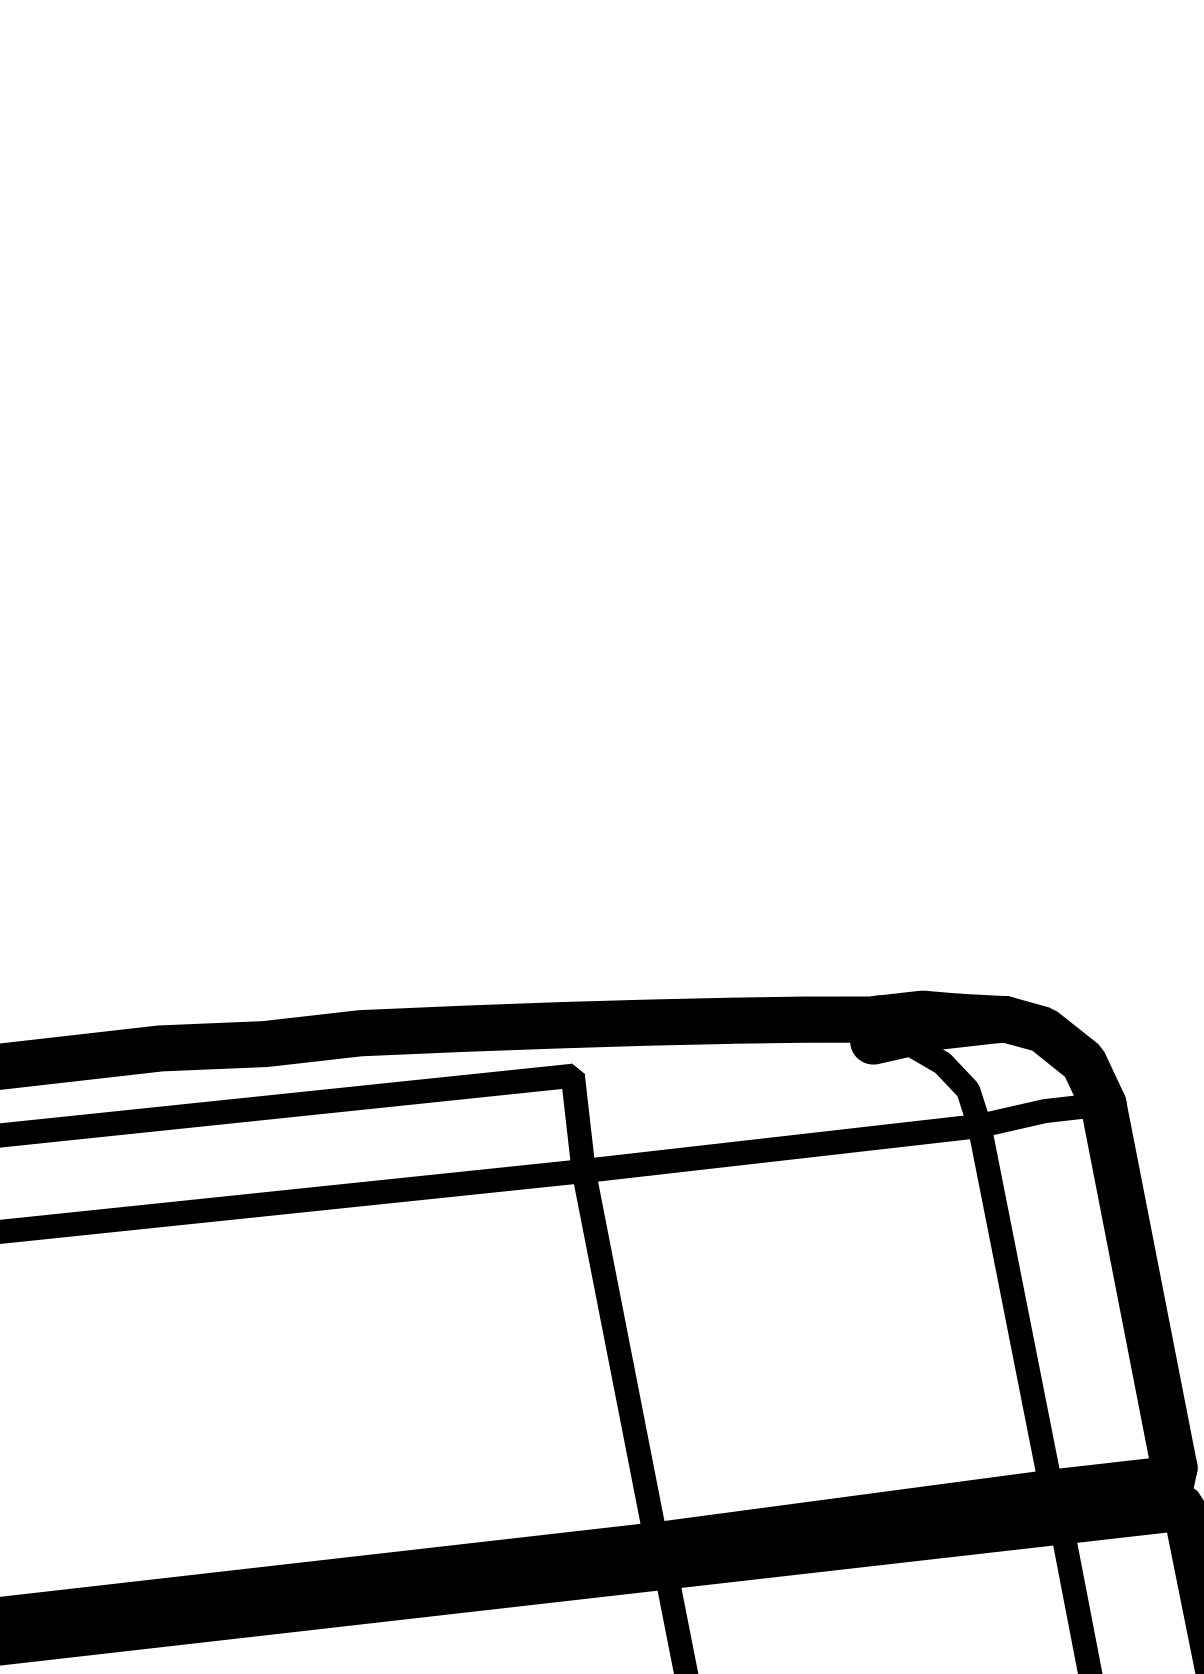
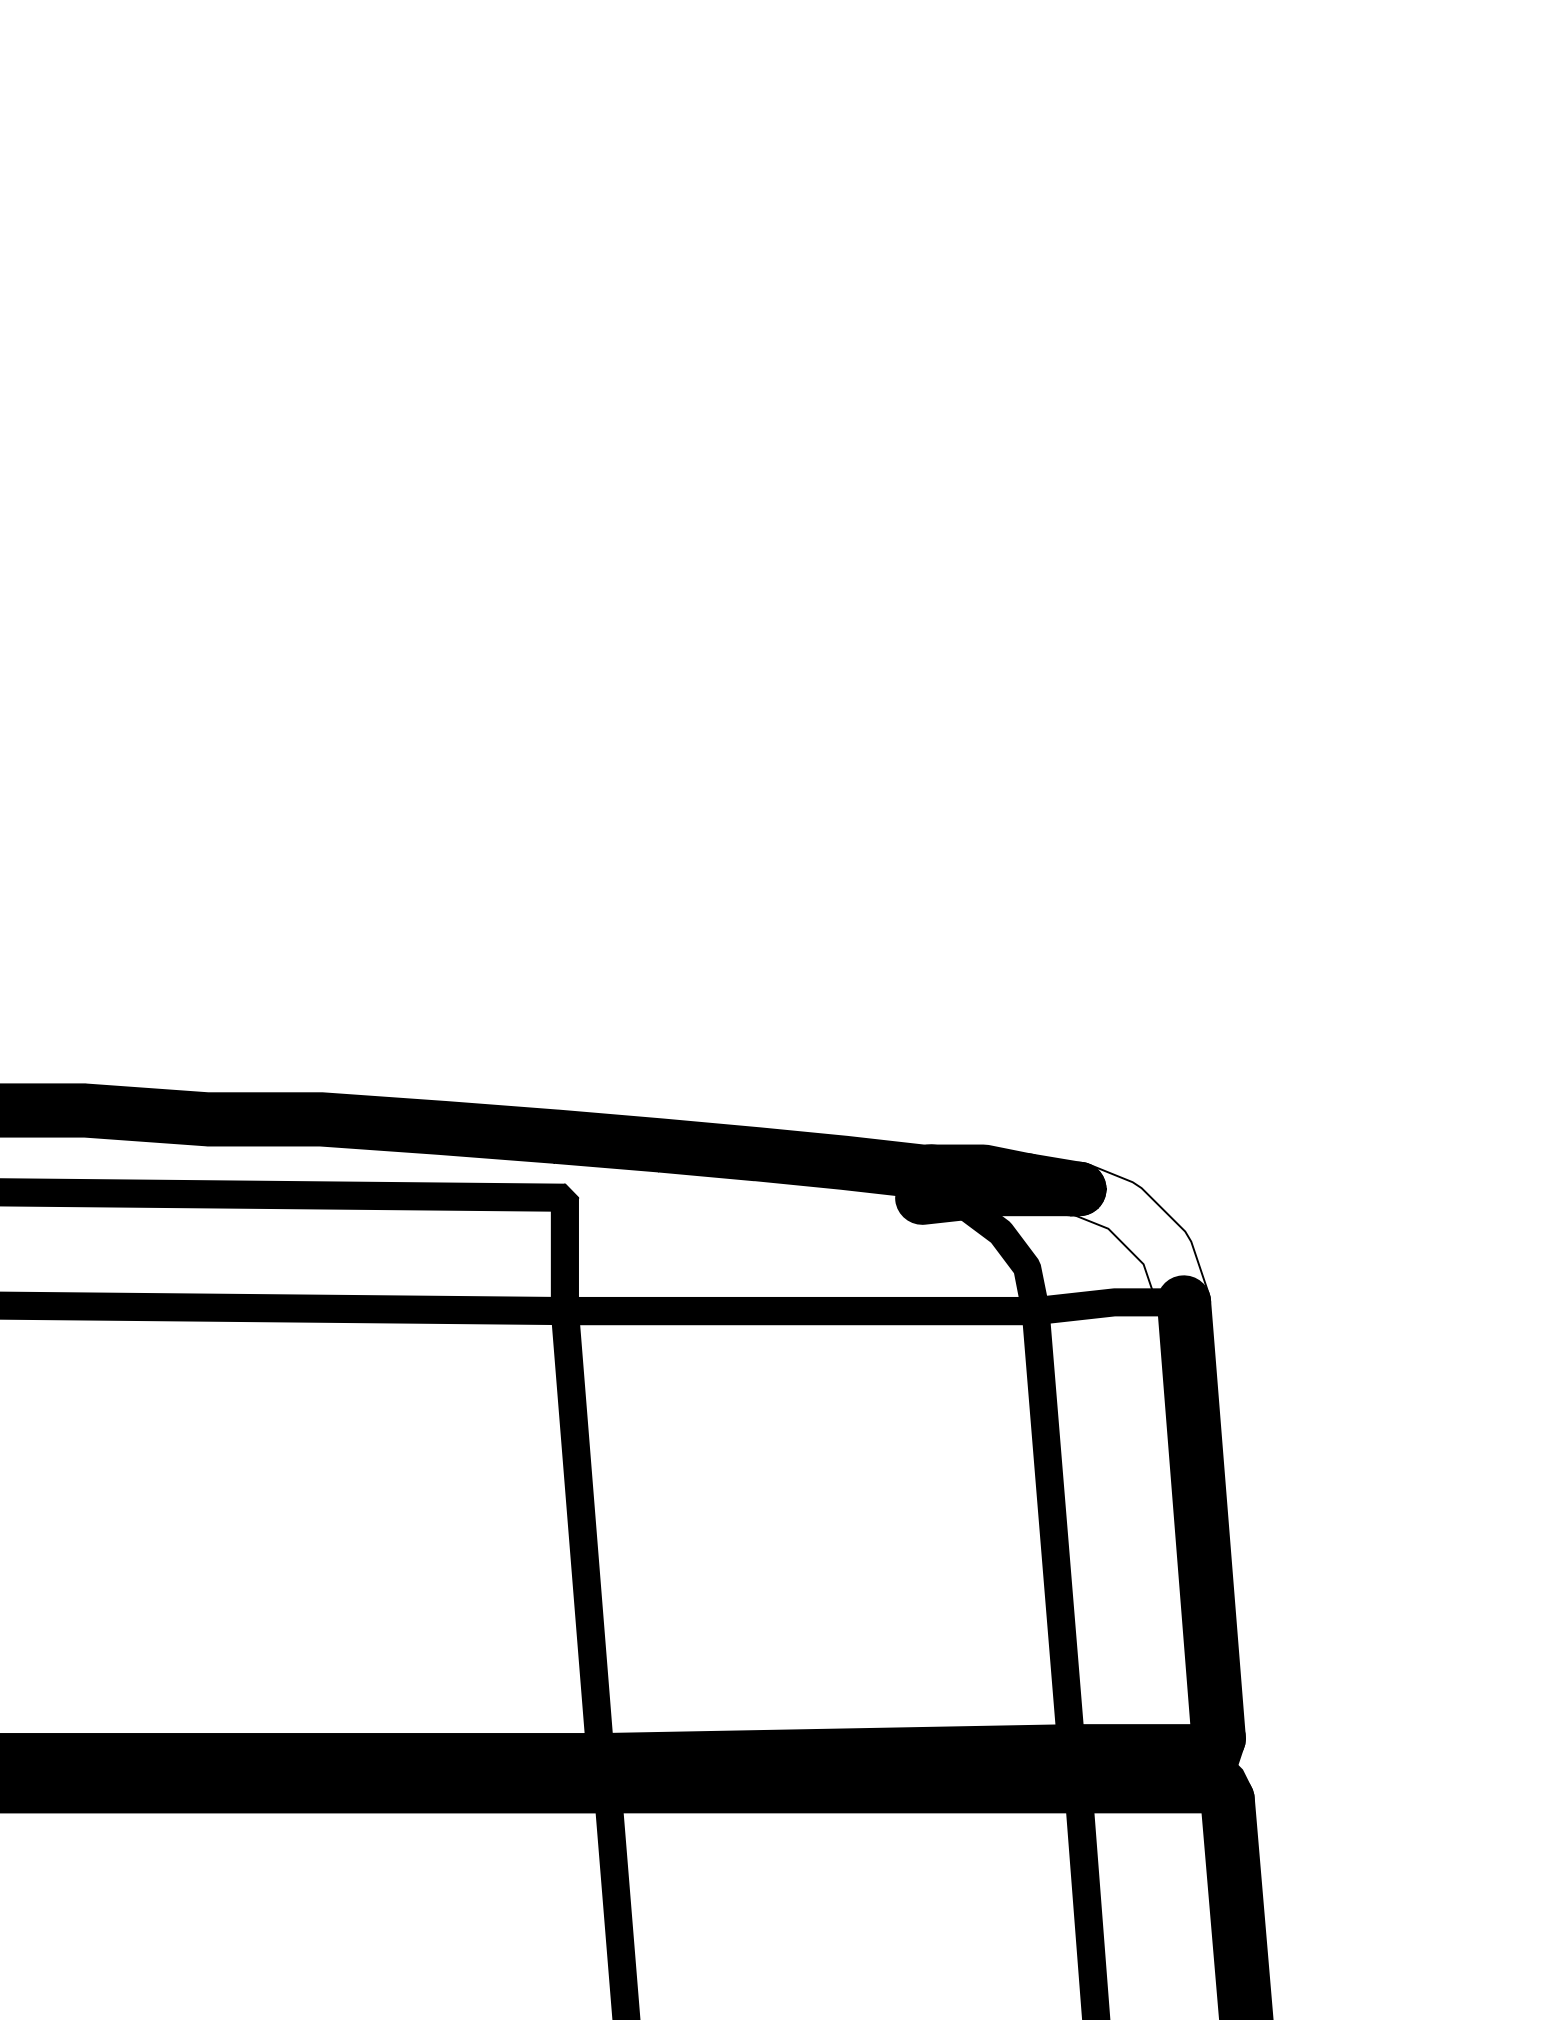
fill: (1053, 1061) -> (1131, 1245), removed

